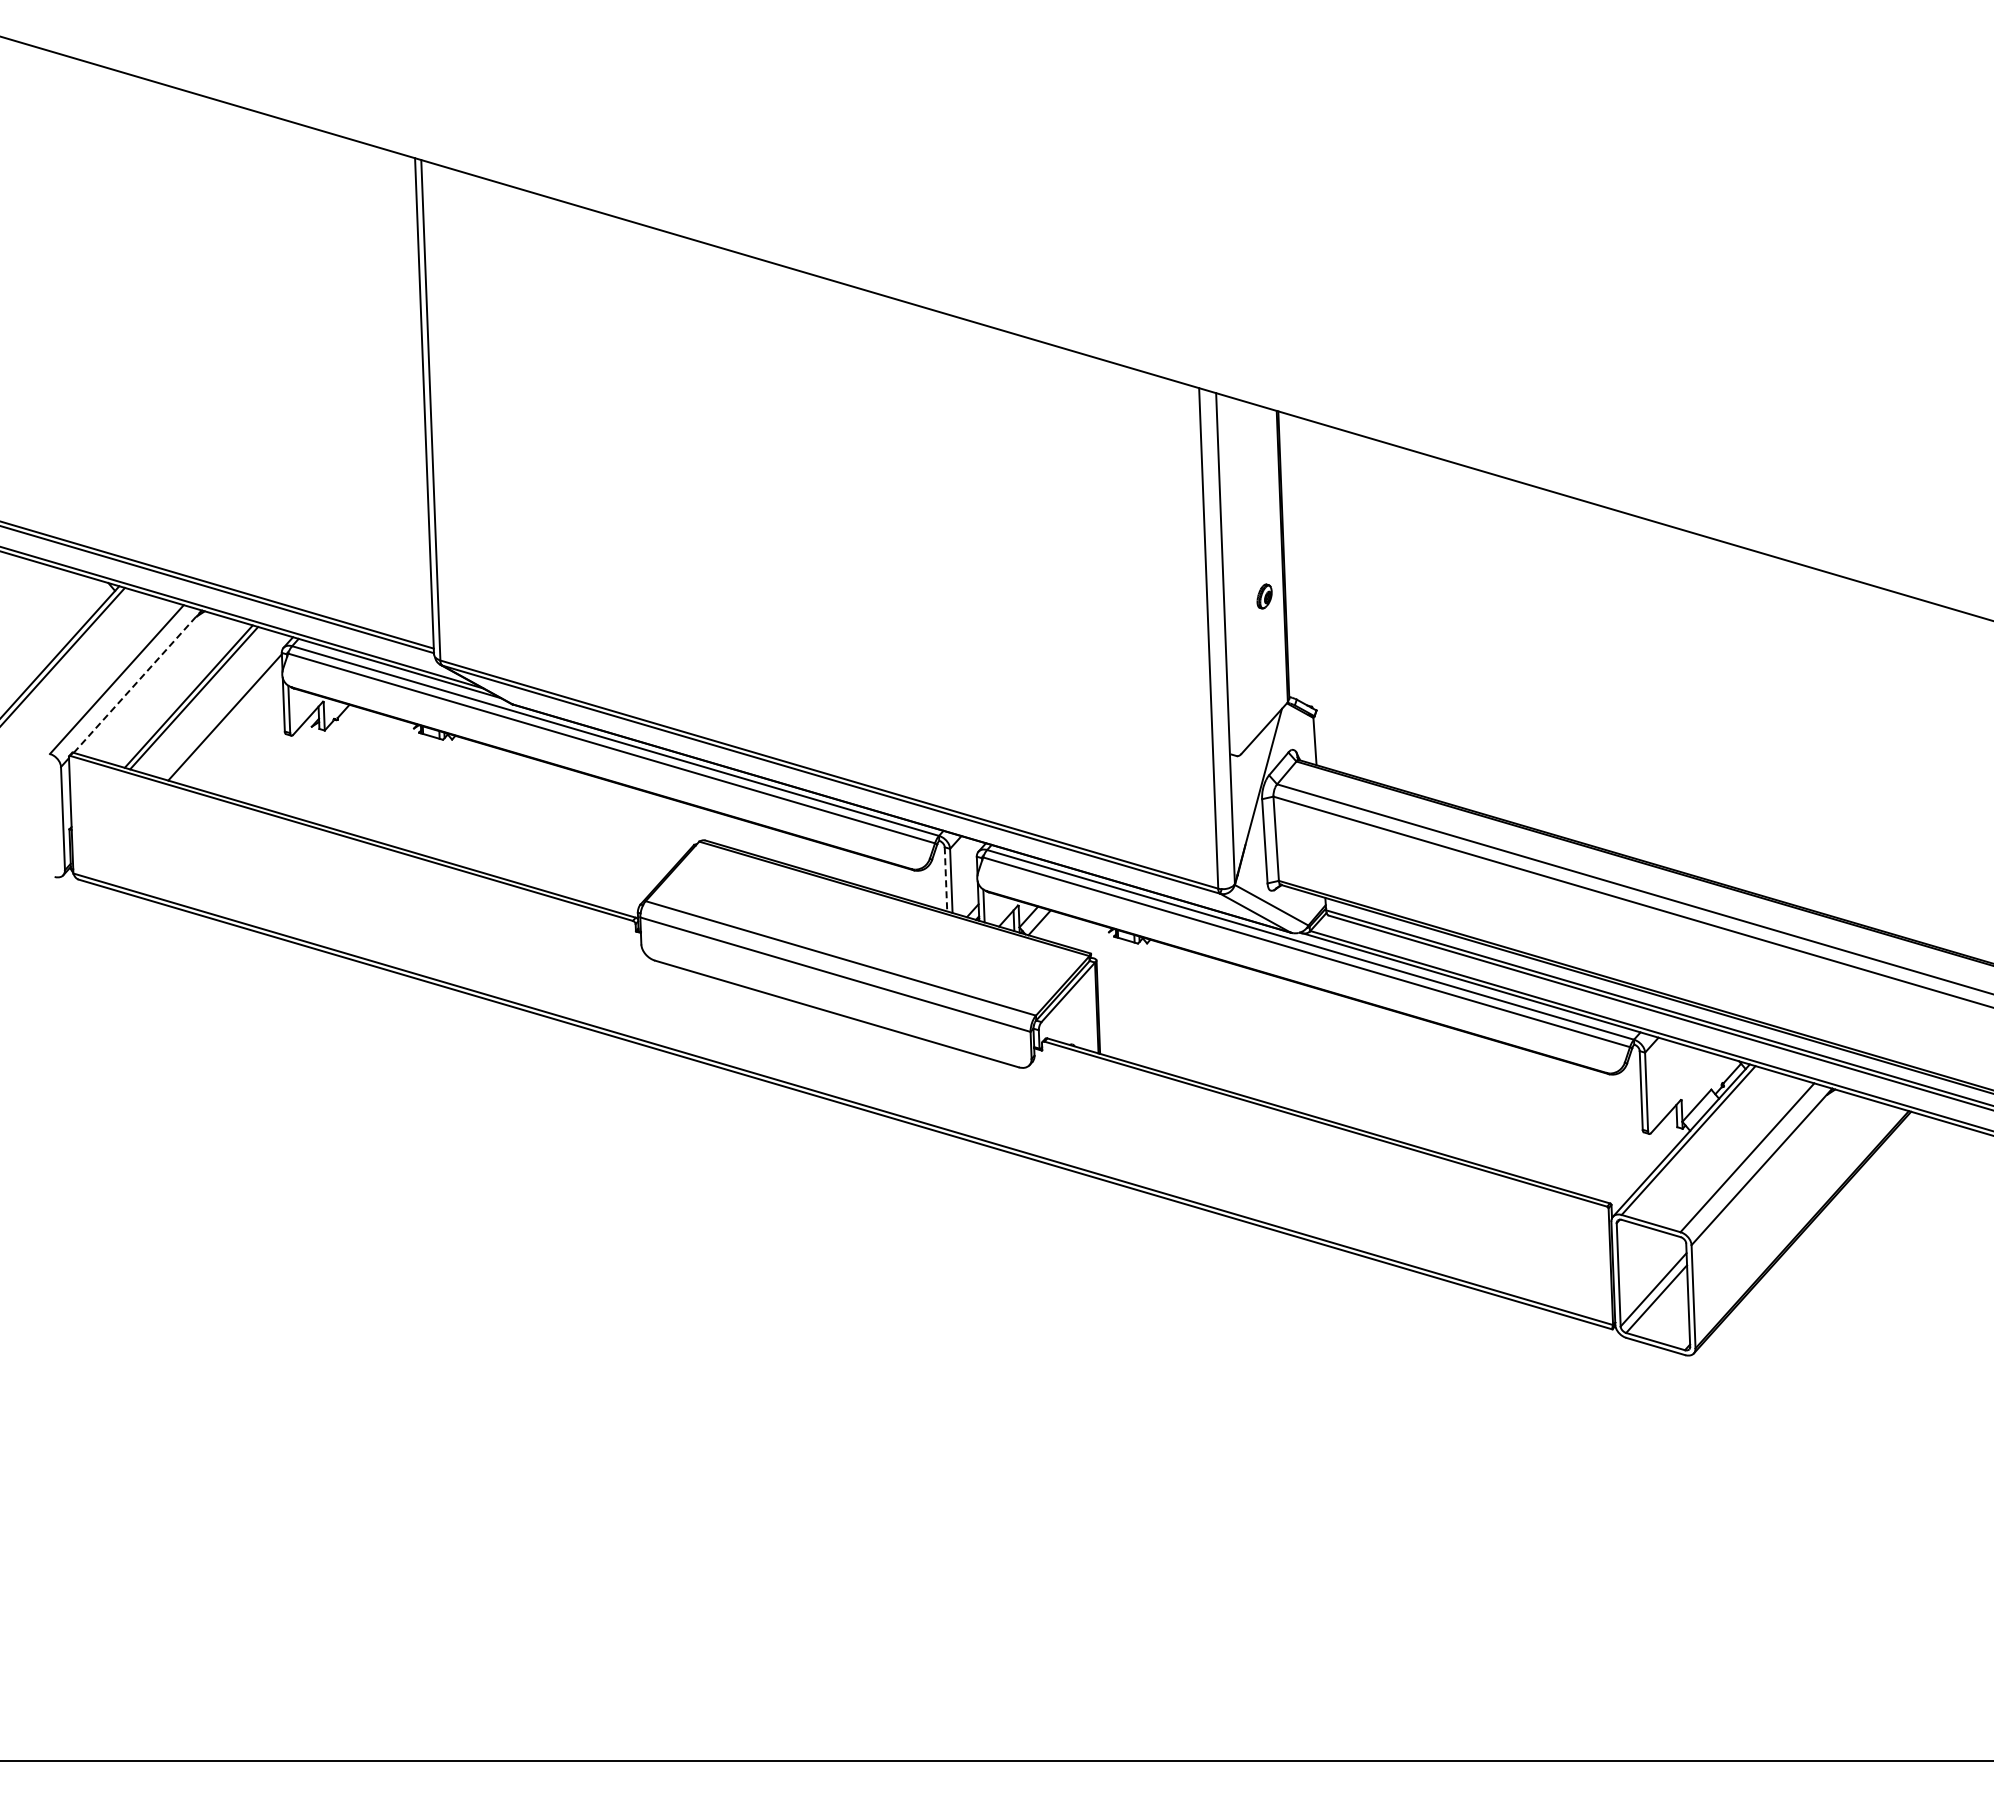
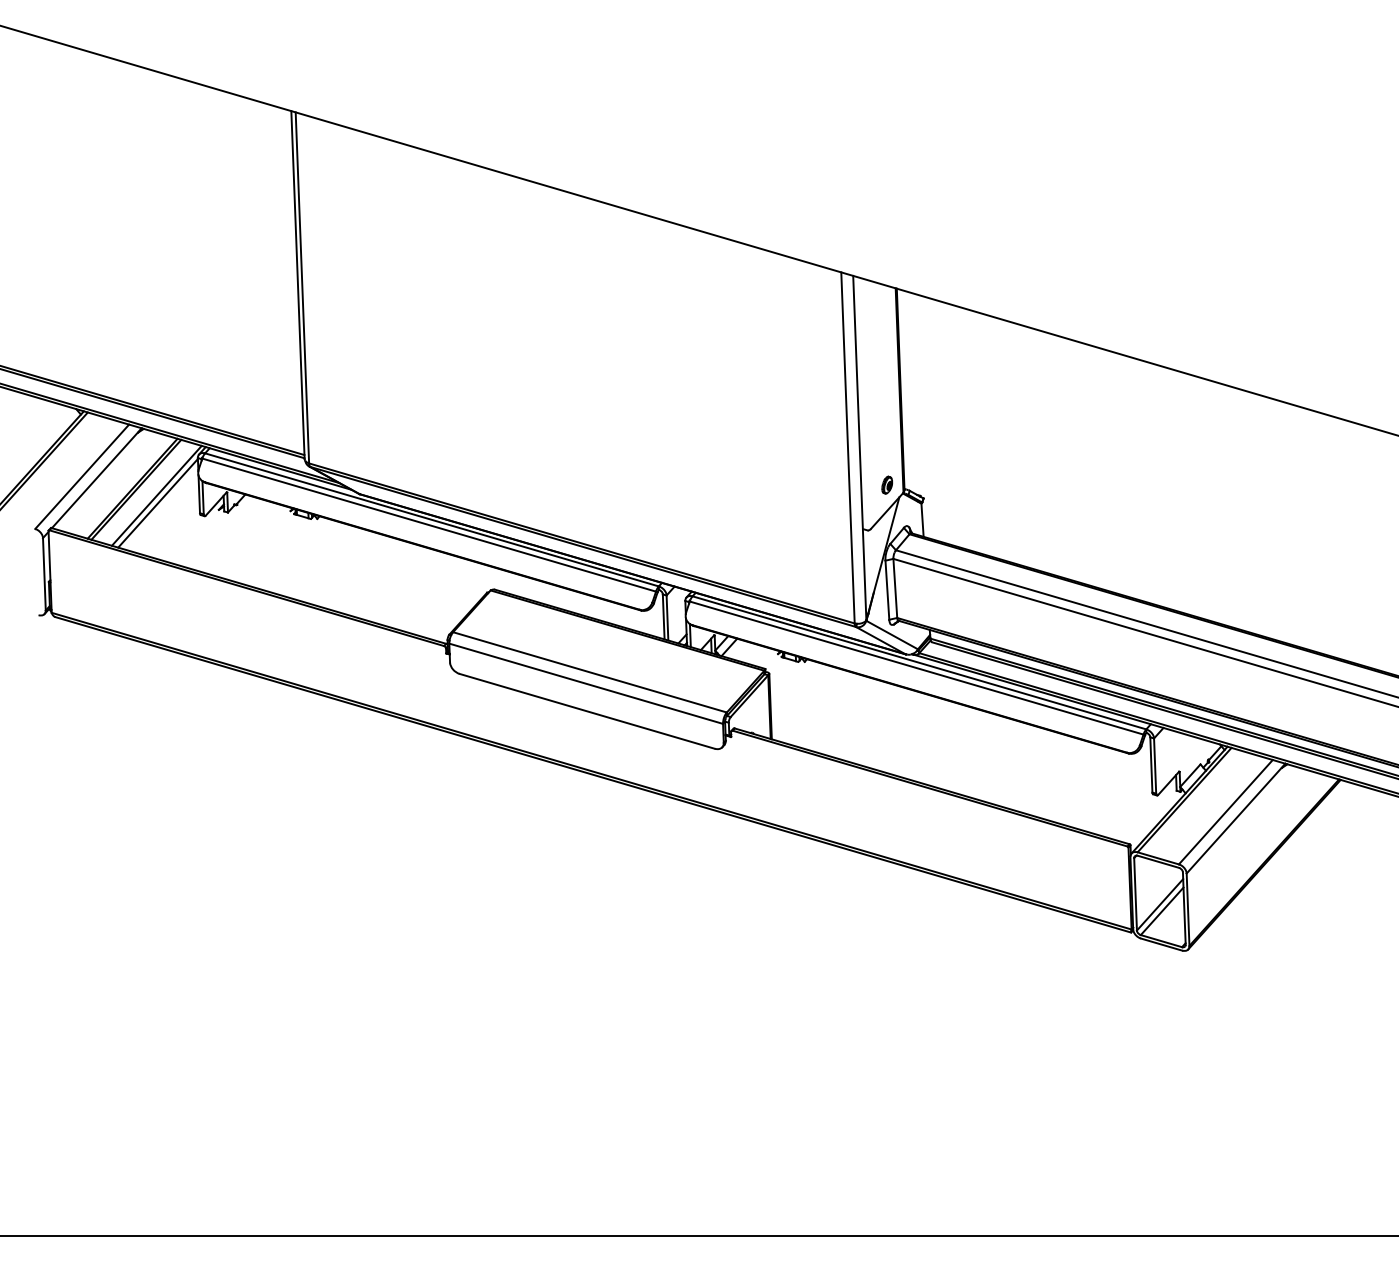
part: (1264, 596) -> (887, 485), moved
line: (137, 681) -> (96, 478), dashed -> solid
line: (223, 706) -> (156, 495), added
line: (946, 879) -> (664, 617), dashed -> solid

